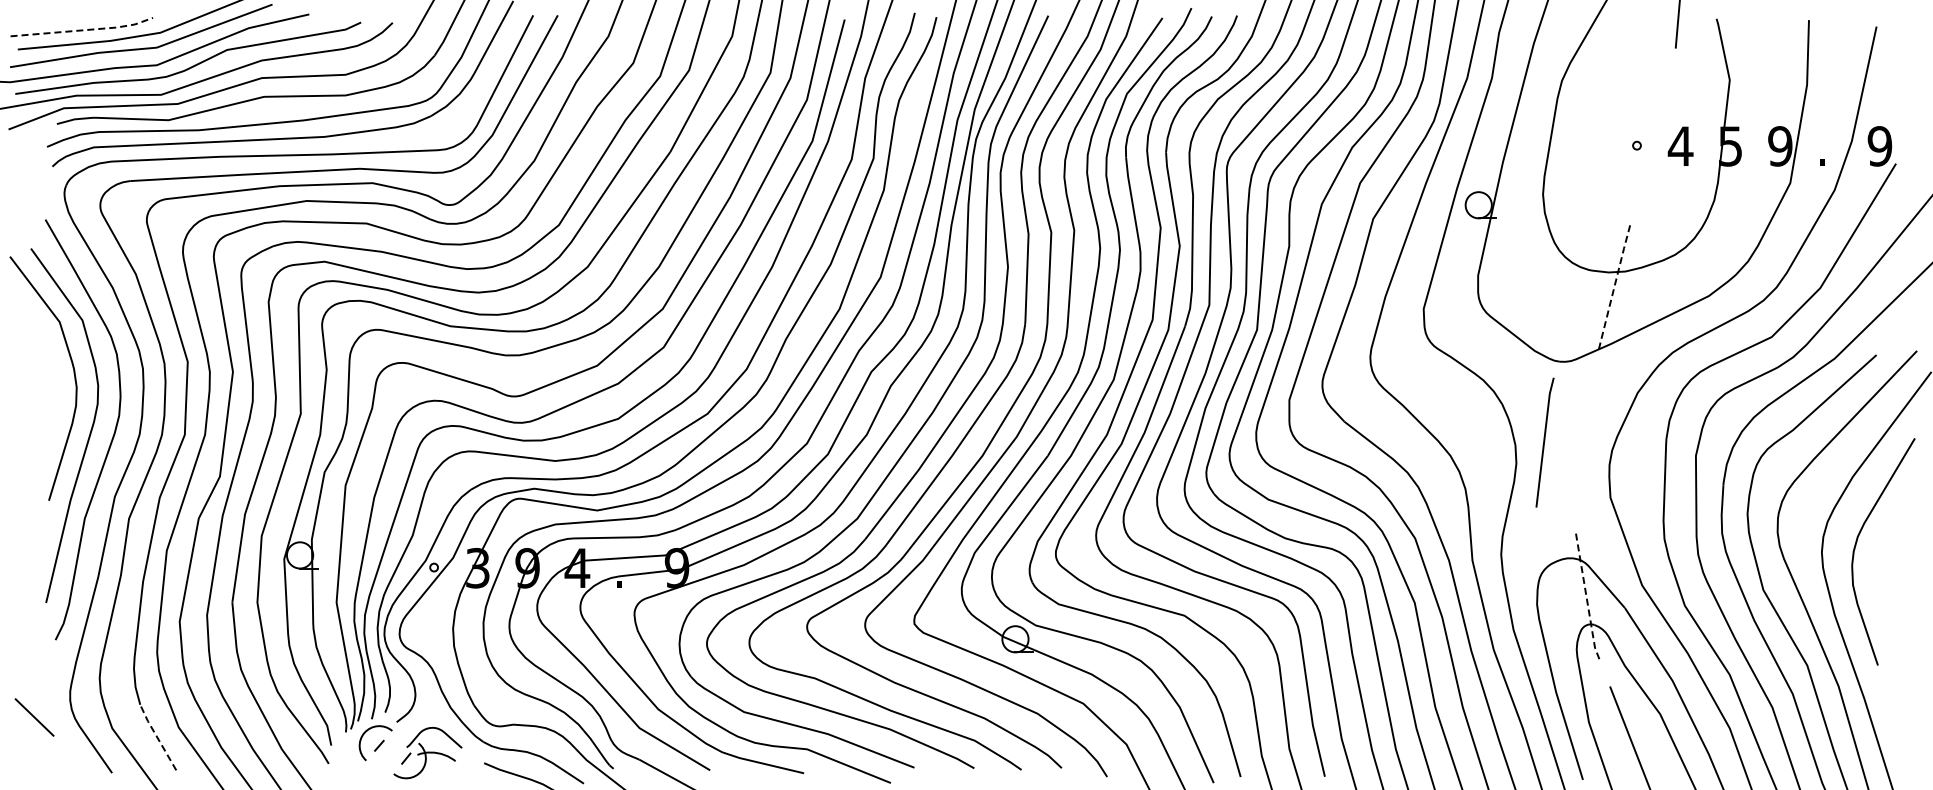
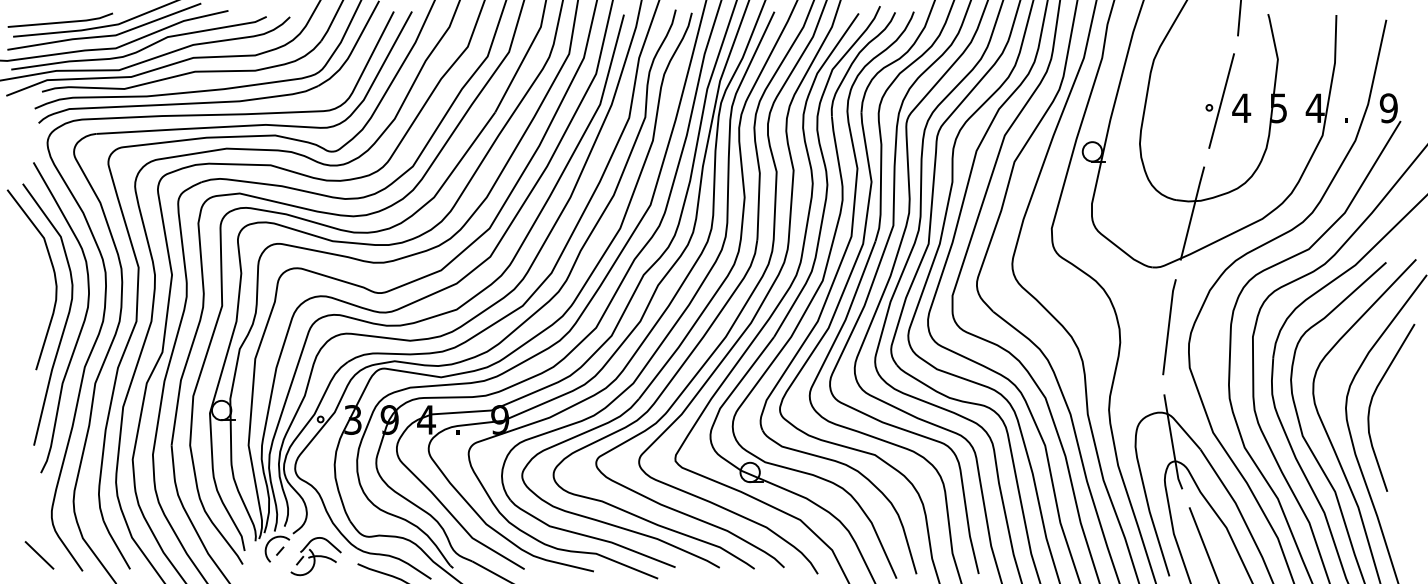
line: (84, 30) -> (62, 22), dashed -> solid
line: (1653, 136) -> (1221, 101), added
text: (1780, 146) -> (1315, 108), 9 -> 4
line: (1613, 288) -> (1192, 213), dashed -> solid
line: (1544, 442) -> (1169, 327), moved
line: (1586, 599) -> (1172, 443), dashed -> solid
line: (34, 717) -> (39, 555), moved
line: (156, 736) -> (115, 544), dashed -> solid

